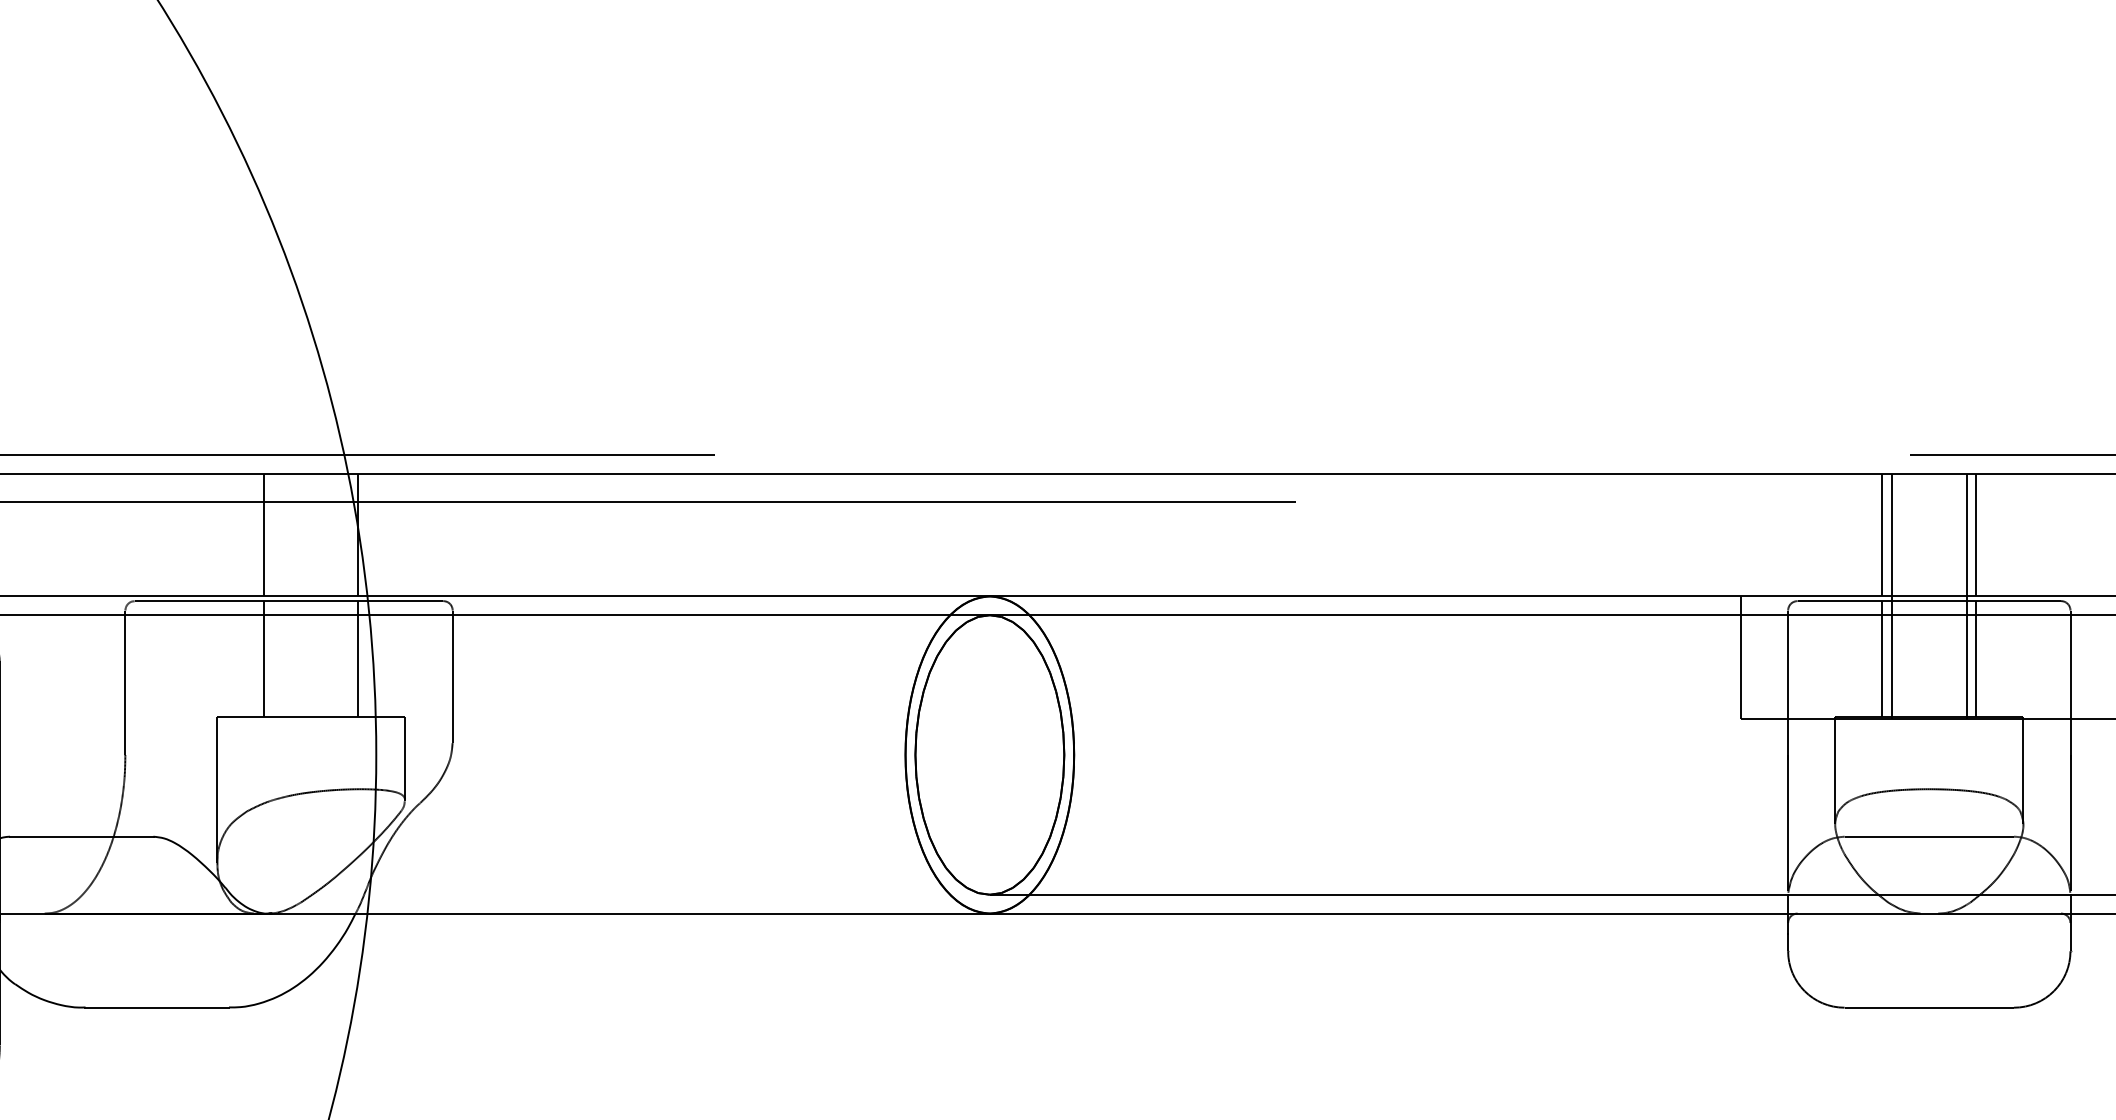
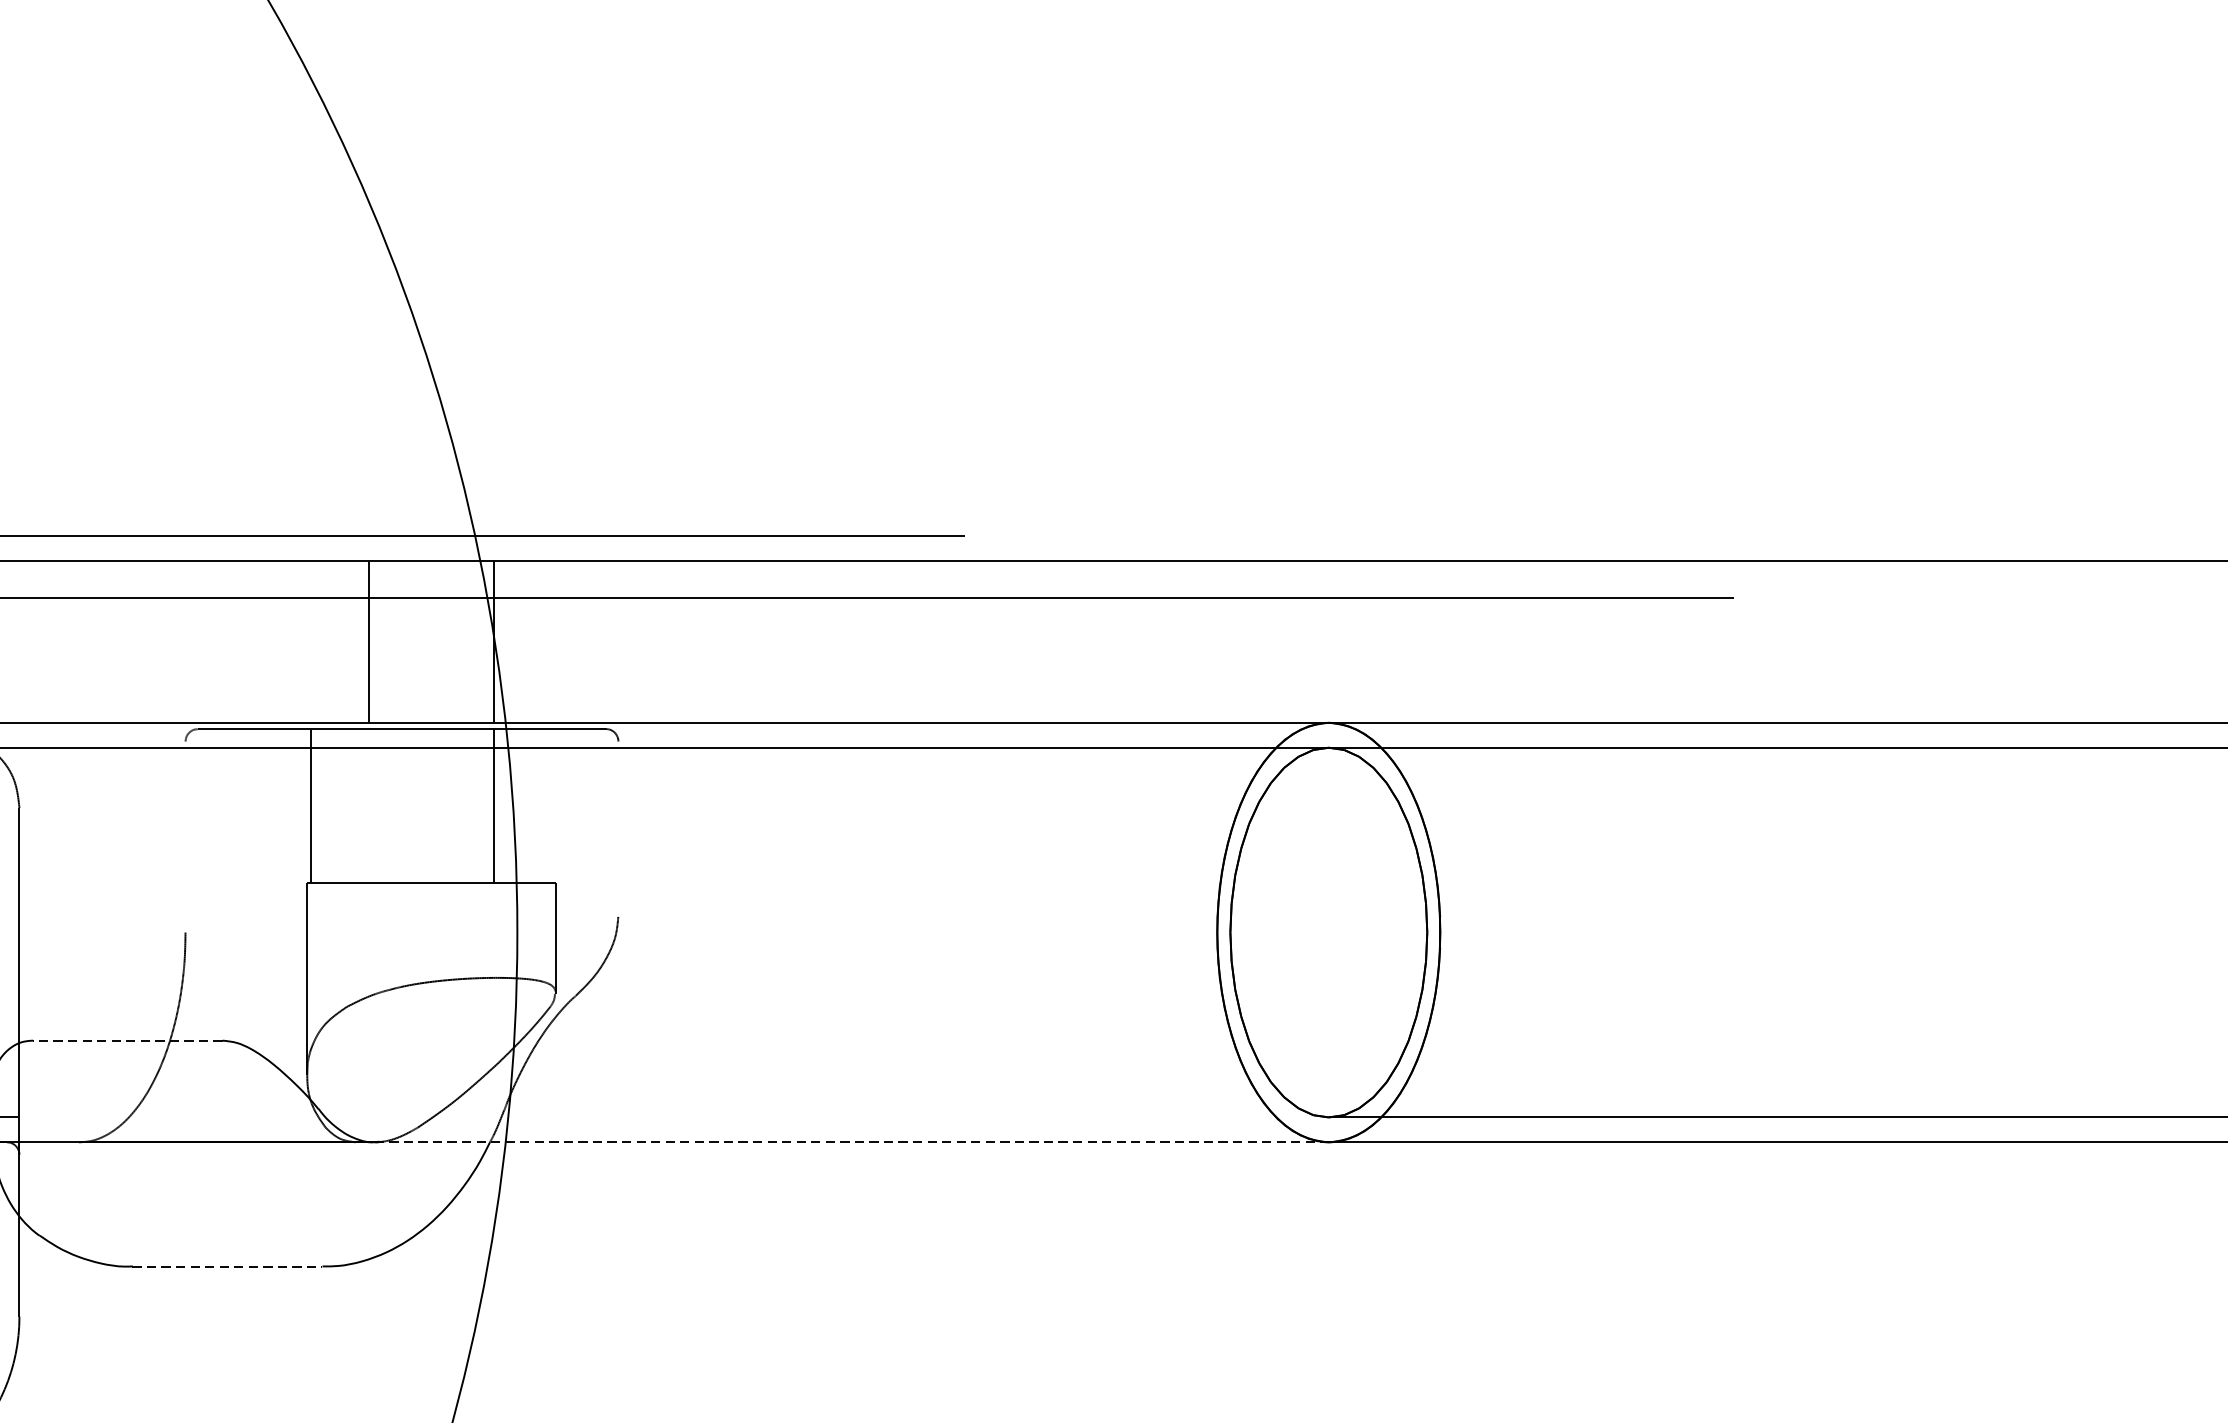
line: (264, 659) -> (311, 806), moved
line: (452, 676) -> (618, 828), removed
line: (125, 682) -> (185, 836), removed
line: (81, 836) -> (127, 1040), solid -> dashed
line: (629, 913) -> (852, 1142), solid -> dashed
line: (156, 1007) -> (226, 1266), solid -> dashed

